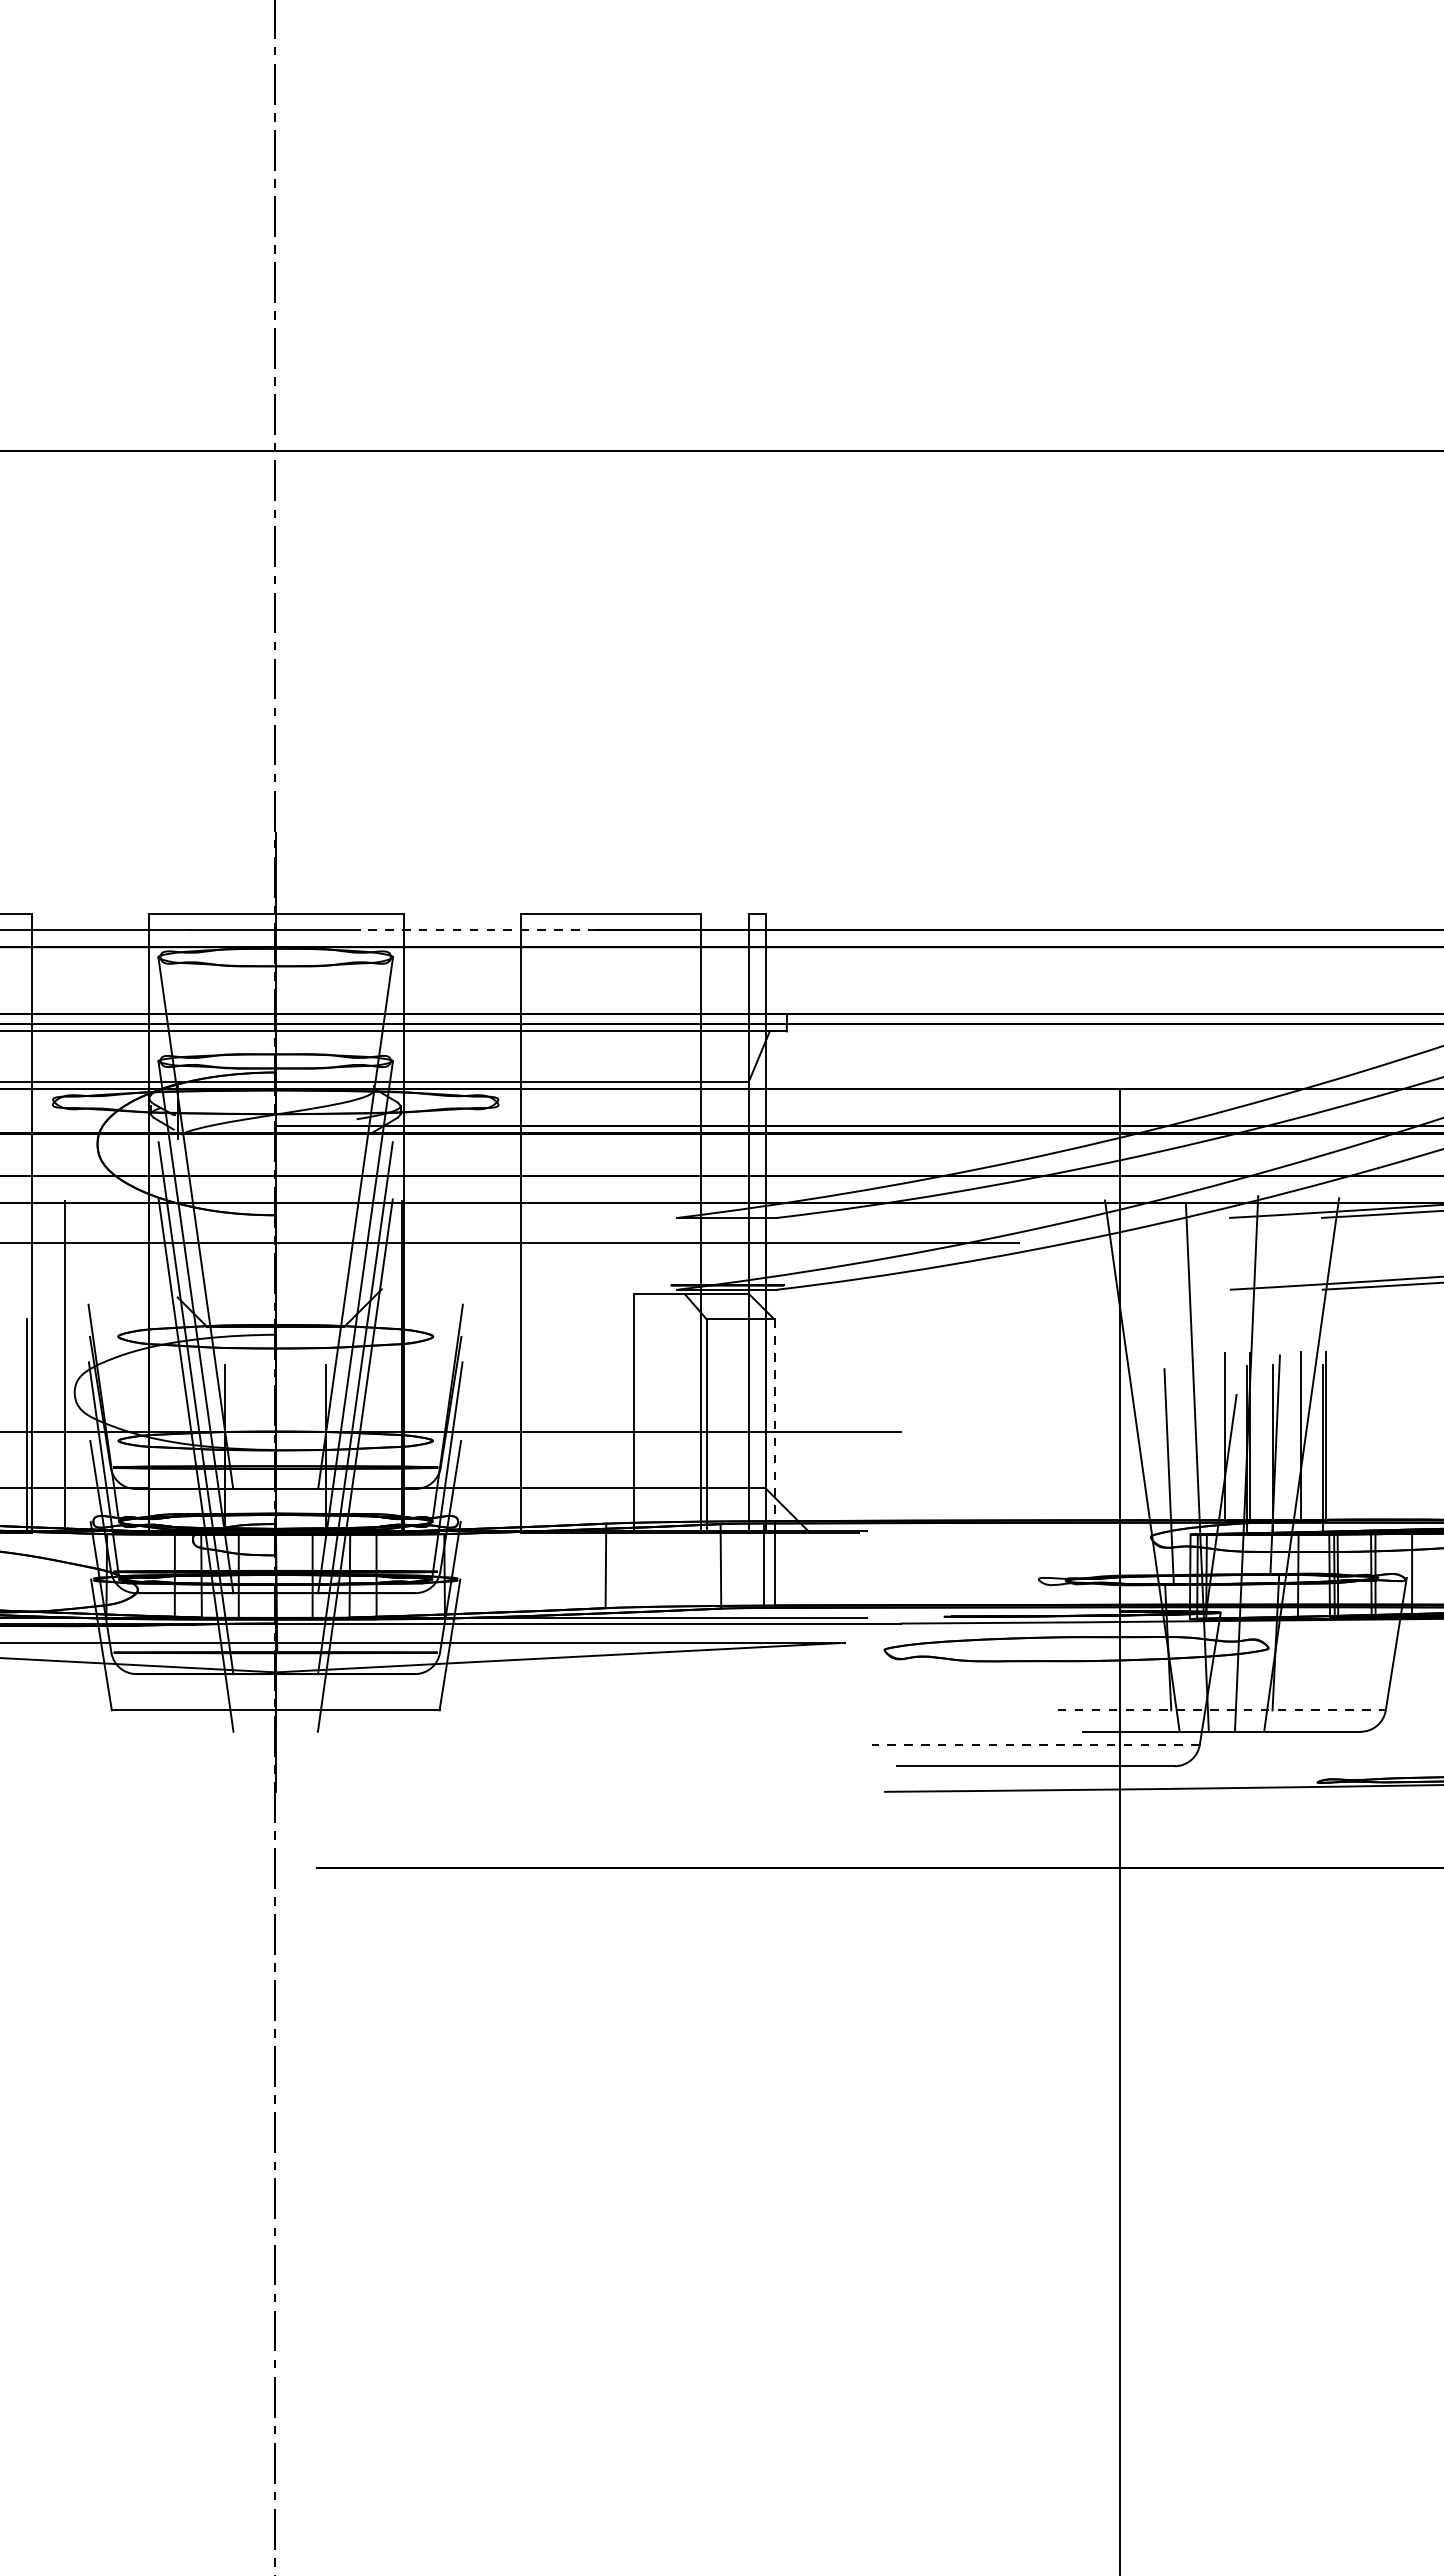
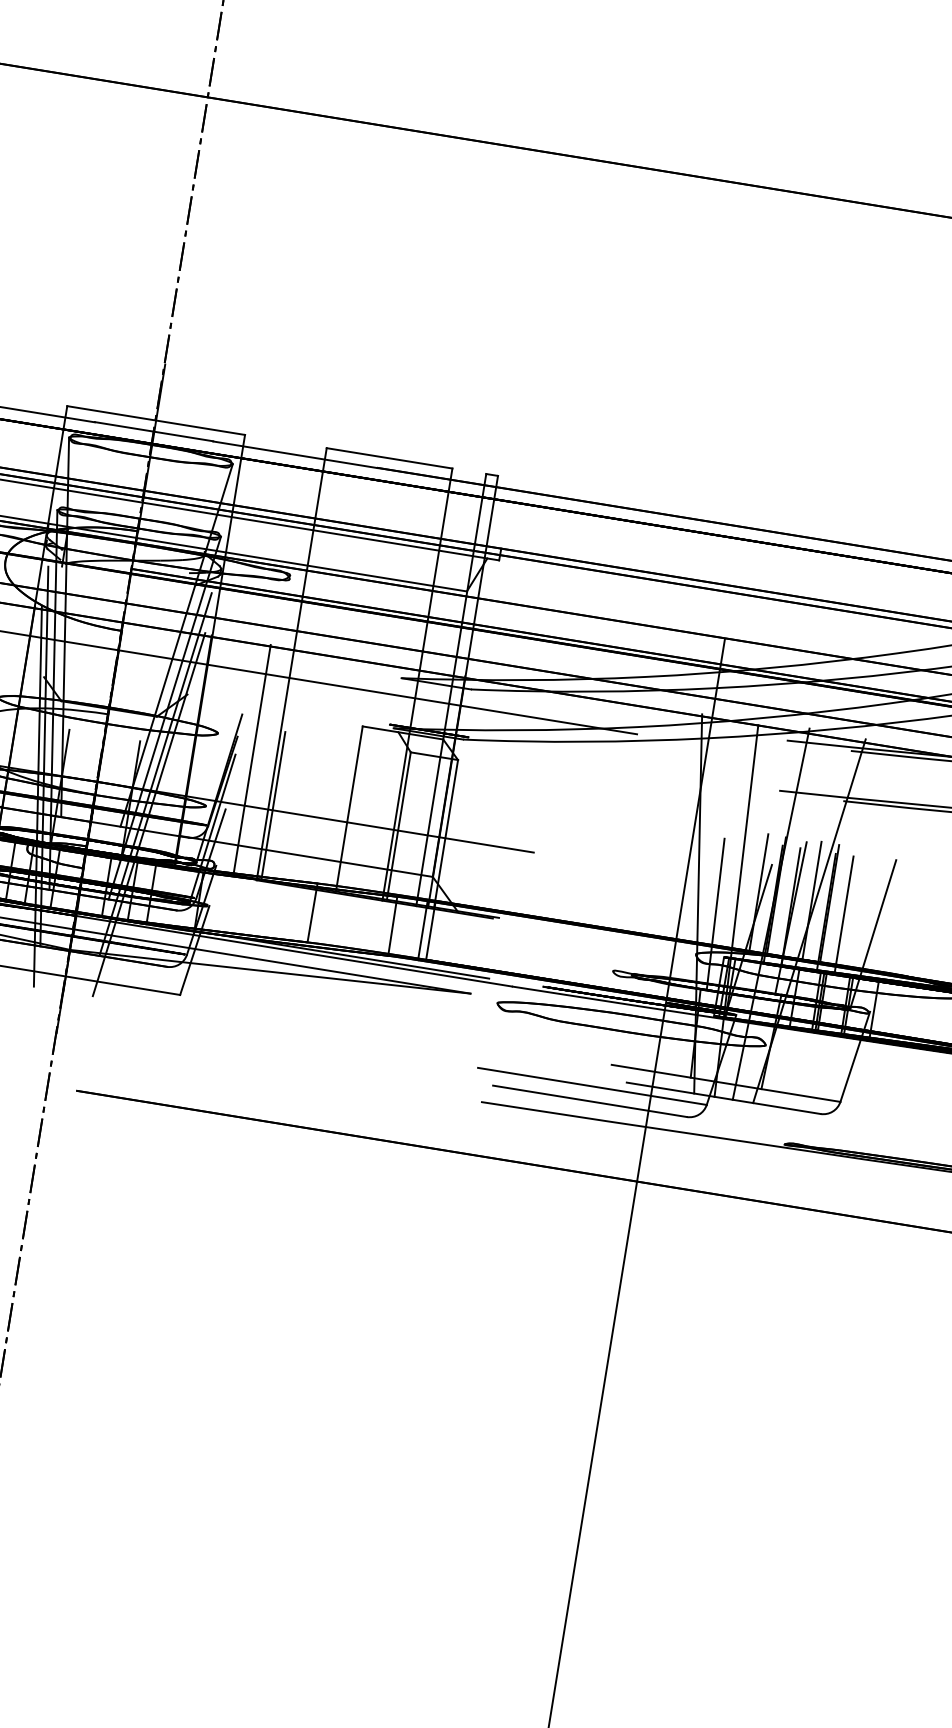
line: (478, 930) -> (295, 455), dashed -> solid
line: (486, 1365) -> (251, 759), added
line: (526, 1424) -> (273, 805), added
line: (774, 1425) -> (446, 834), dashed -> solid
line: (1348, 1448) -> (844, 914), added
line: (1393, 1469) -> (873, 934), added
line: (1221, 1710) -> (725, 1083), dashed -> solid
line: (1035, 1744) -> (592, 1086), dashed -> solid

